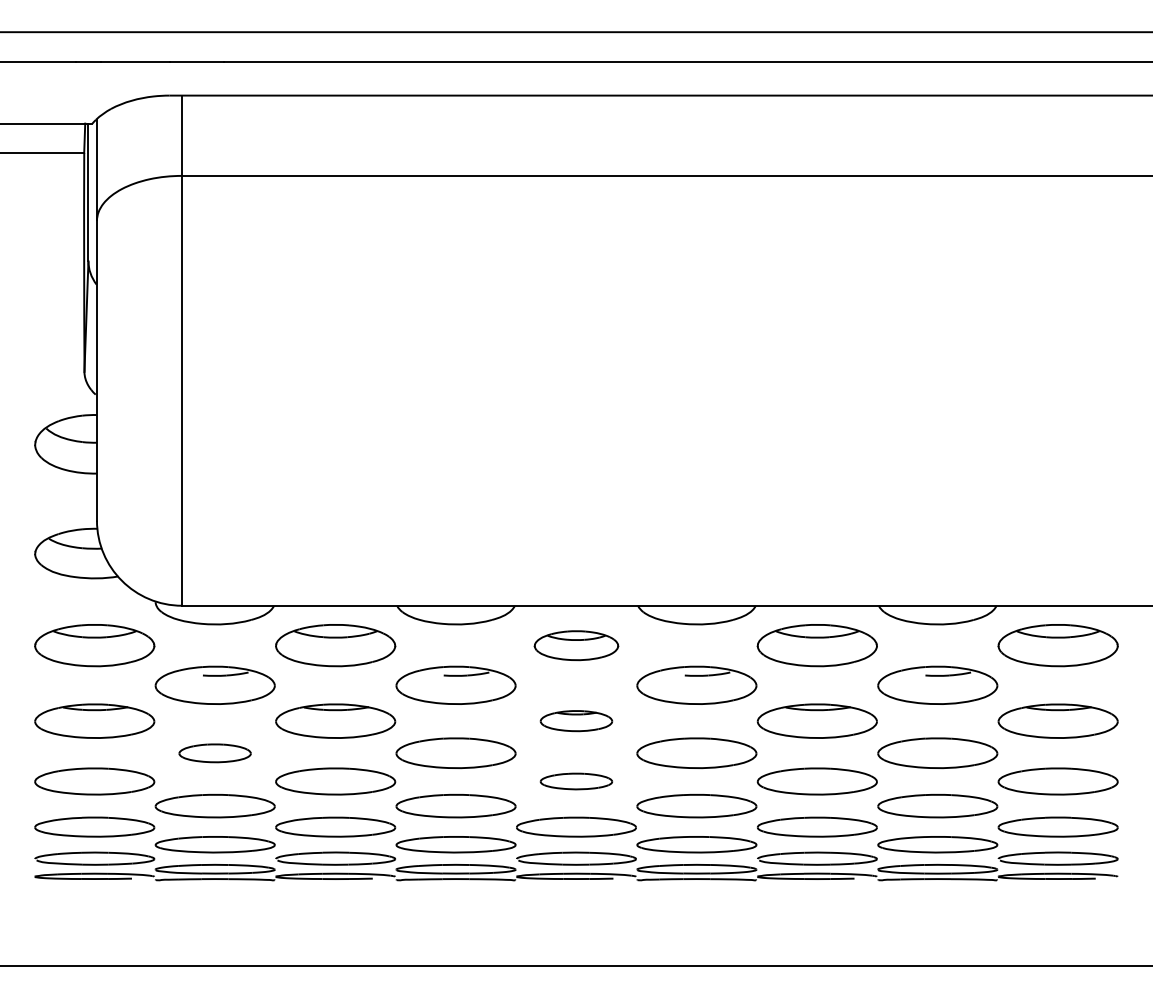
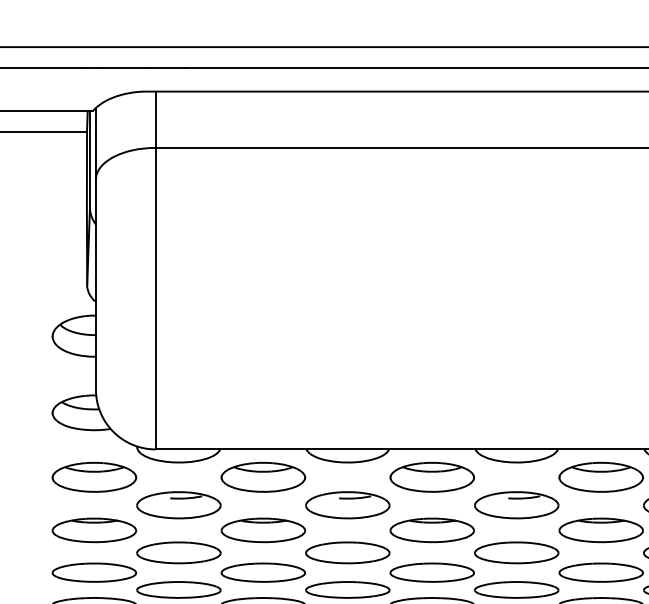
part: (576, 645) -> (432, 477), size x1.43
part: (576, 720) -> (432, 529), size x1.67
part: (214, 753) -> (178, 553), size x1.67
part: (576, 781) -> (432, 572), size x1.67

